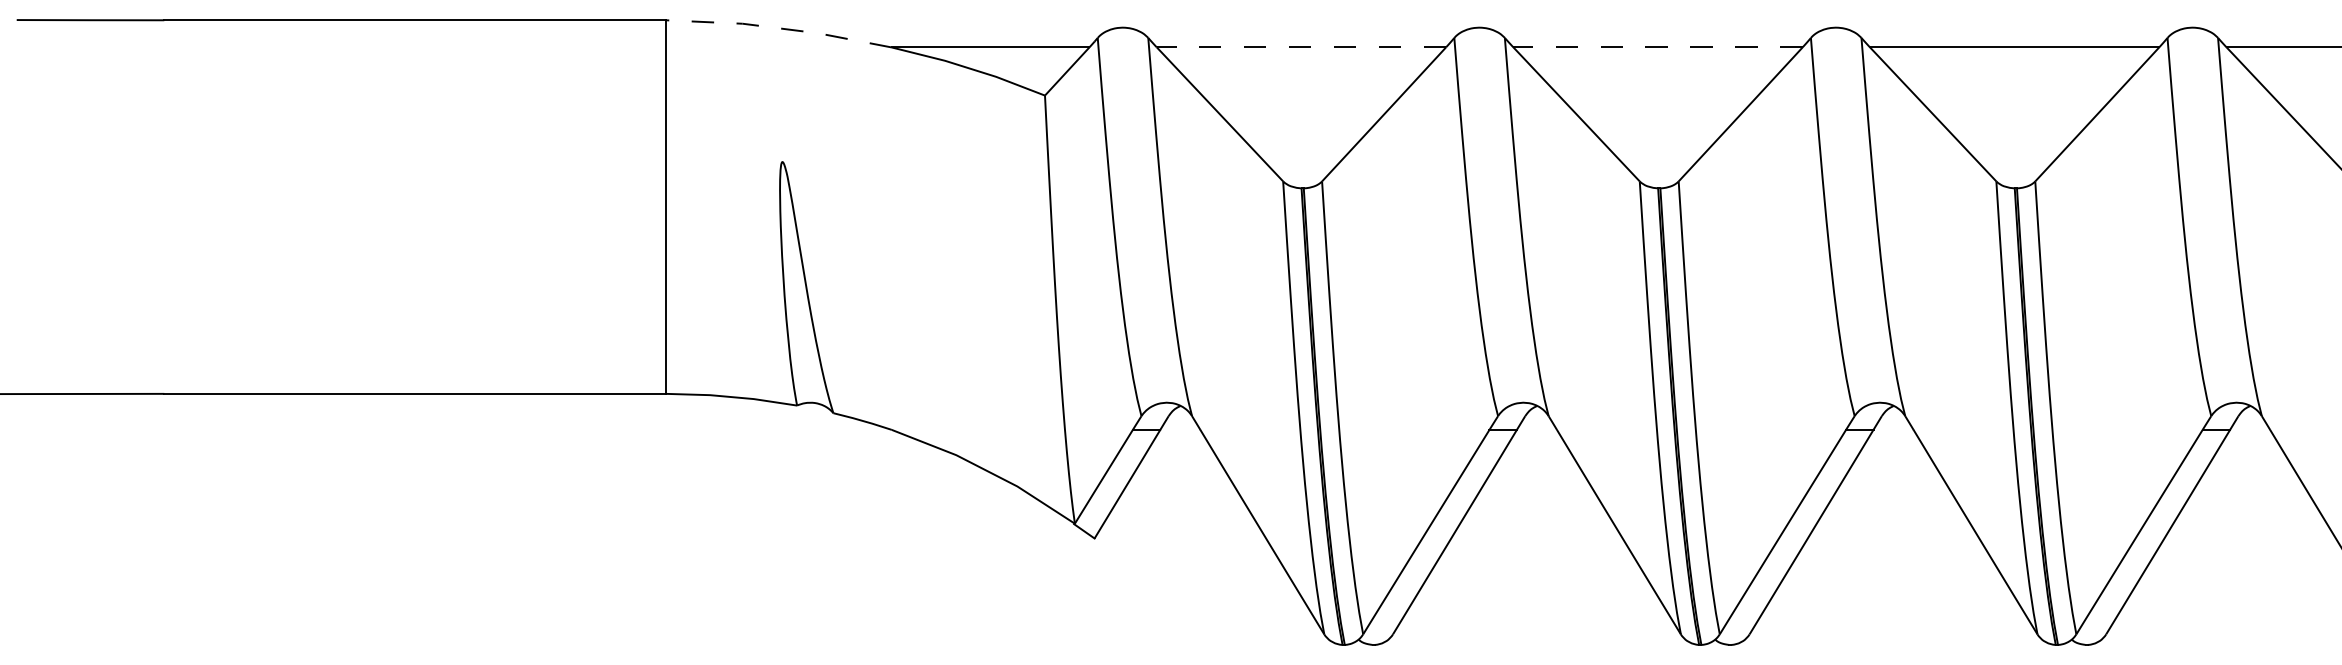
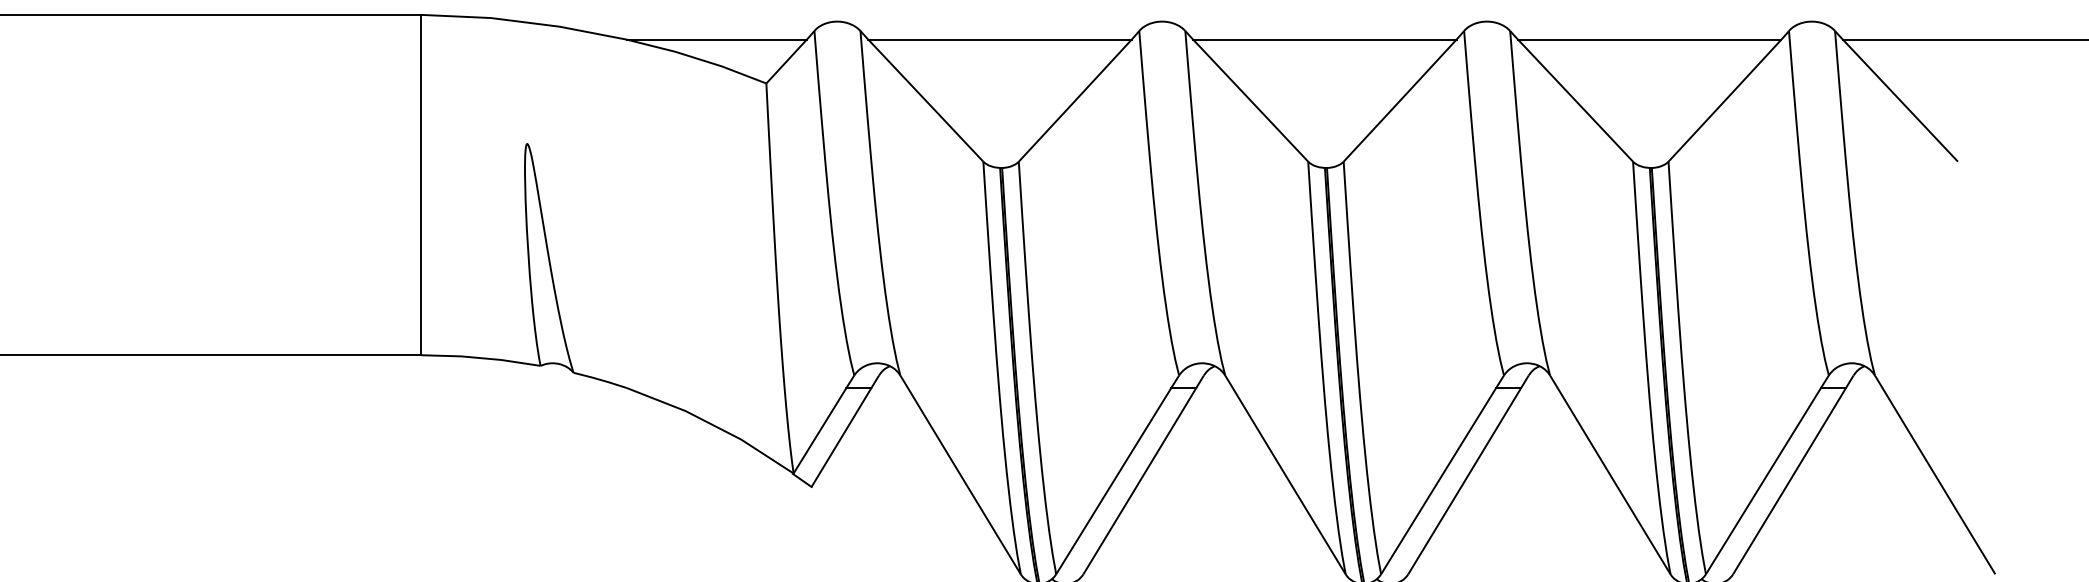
line: (779, 28) -> (524, 22), dashed -> solid
line: (1301, 47) -> (1000, 39), dashed -> solid
line: (1658, 47) -> (1325, 39), dashed -> solid

